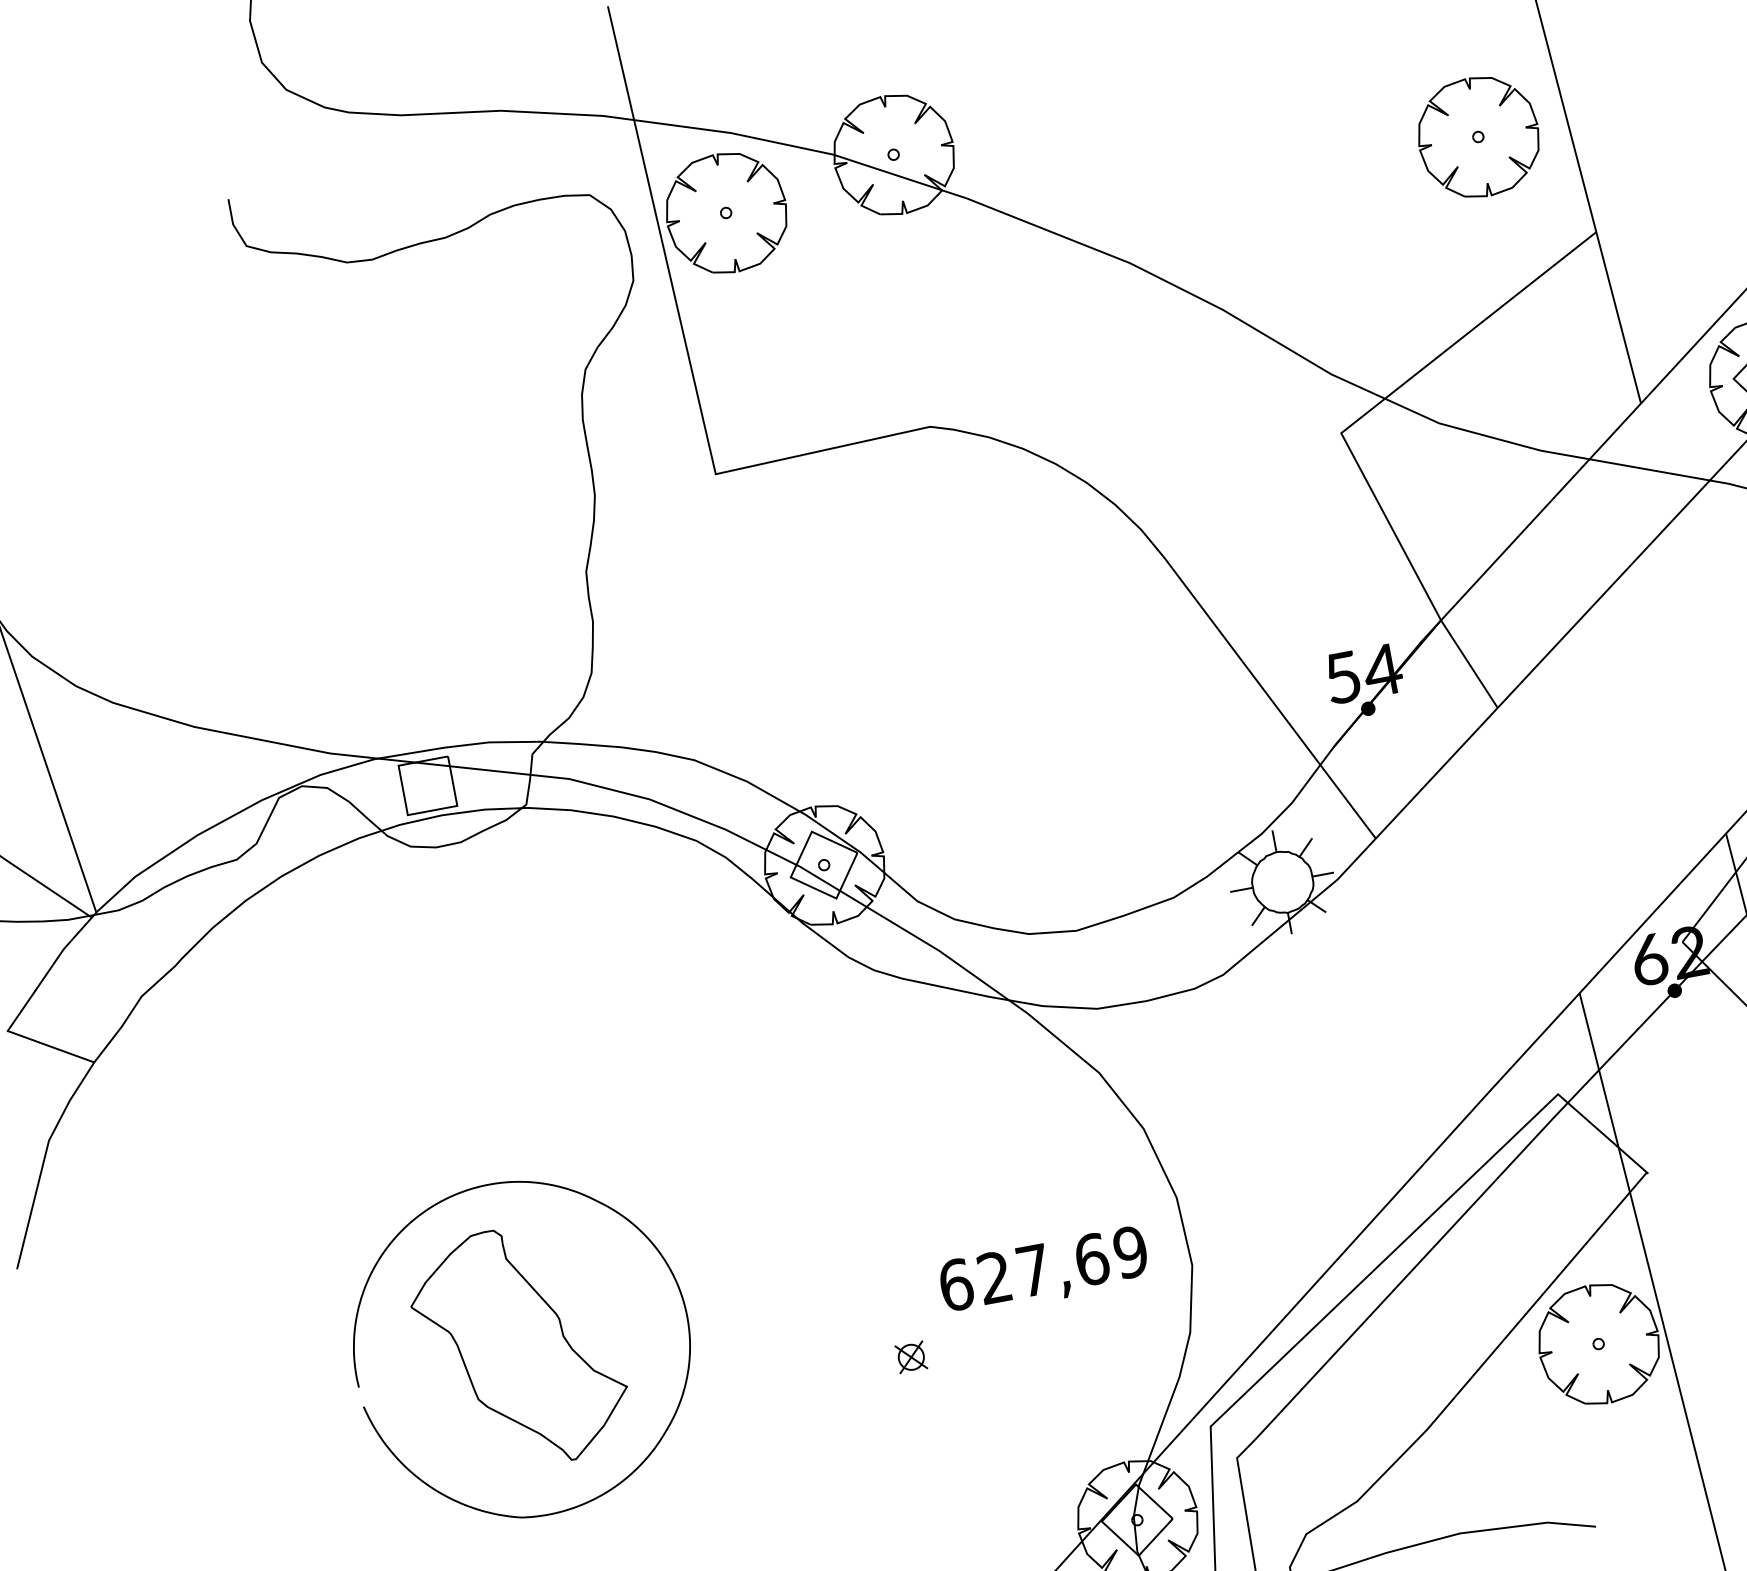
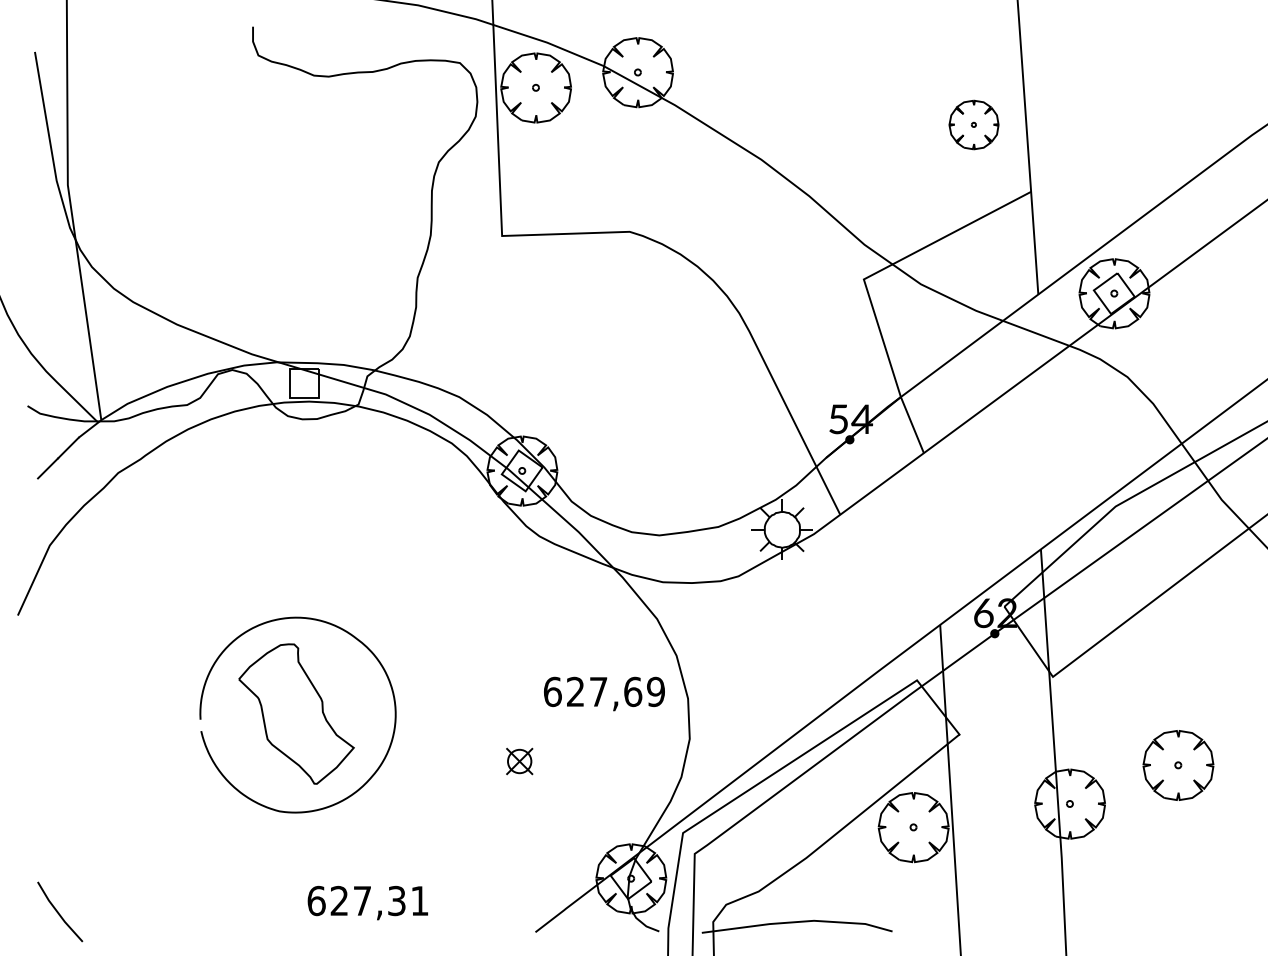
part: (1477, 136) -> (973, 124), size x0.7
line: (51, 1045) -> (61, 491), removed
text: (1044, 1271) -> (604, 693), moved
part: (909, 1357) -> (518, 761), size x1.6

